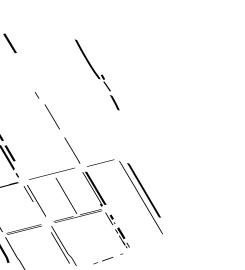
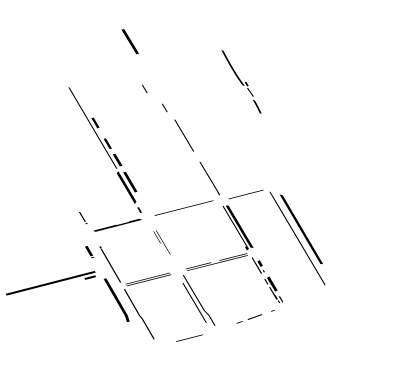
part: (97, 74) -> (241, 81), size x0.7
part: (21, 80) -> (144, 88), added
fill: (66, 196) -> (202, 236), removed
part: (34, 200) -> (161, 242), size x0.6

